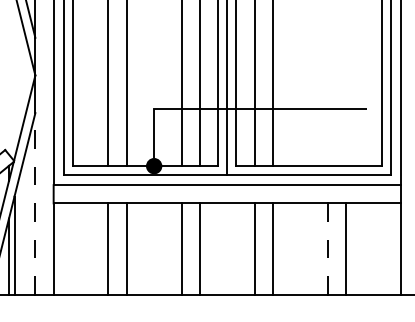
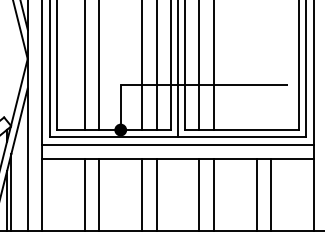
line: (35, 203) -> (27, 159), dashed -> solid
line: (327, 248) -> (256, 194), dashed -> solid

